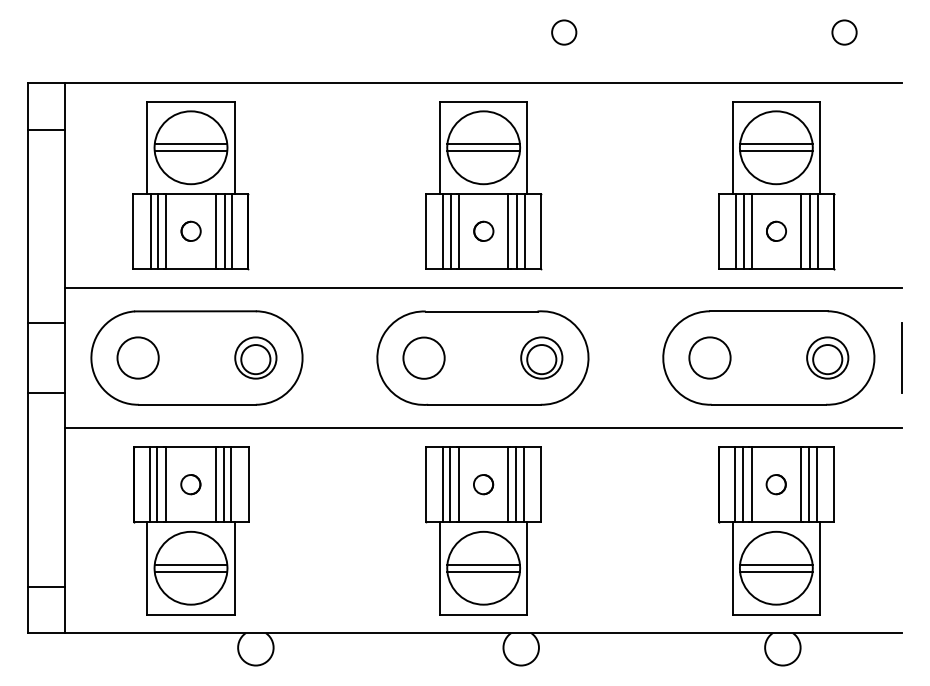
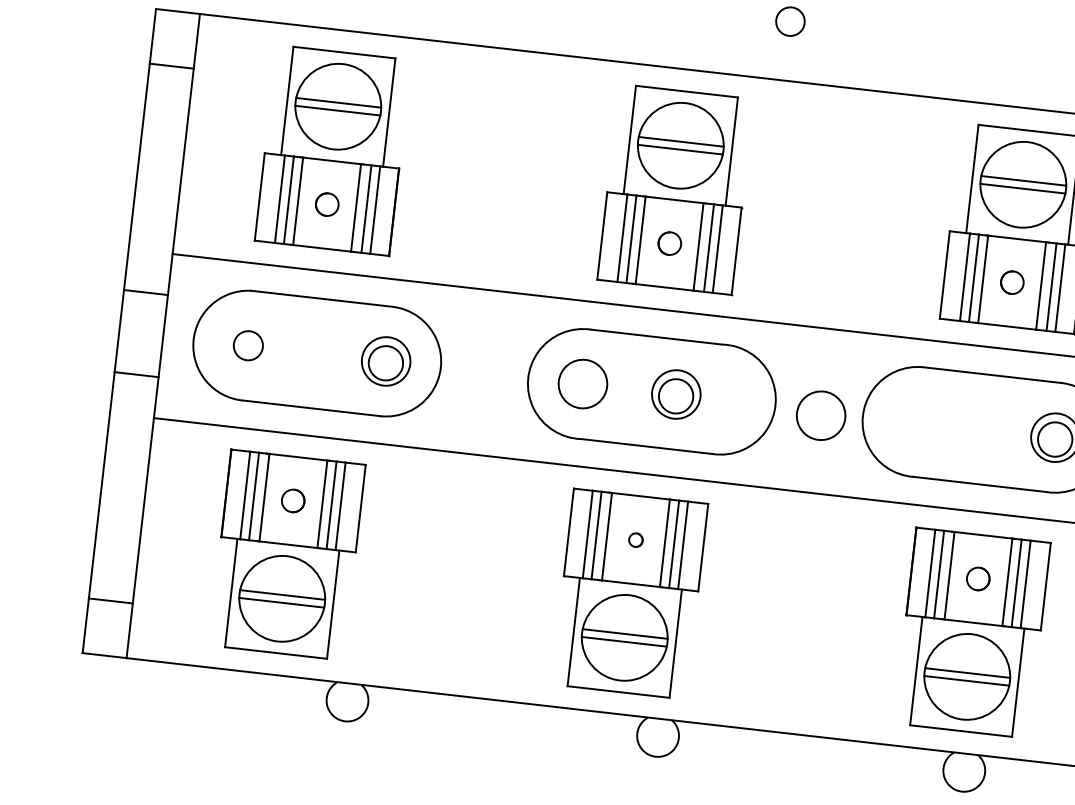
circle: (137, 357) -> (247, 345), size x0.6
part: (541, 357) -> (676, 393), moved
circle: (709, 357) -> (820, 415), moved
part: (483, 484) -> (635, 539), size x0.6

